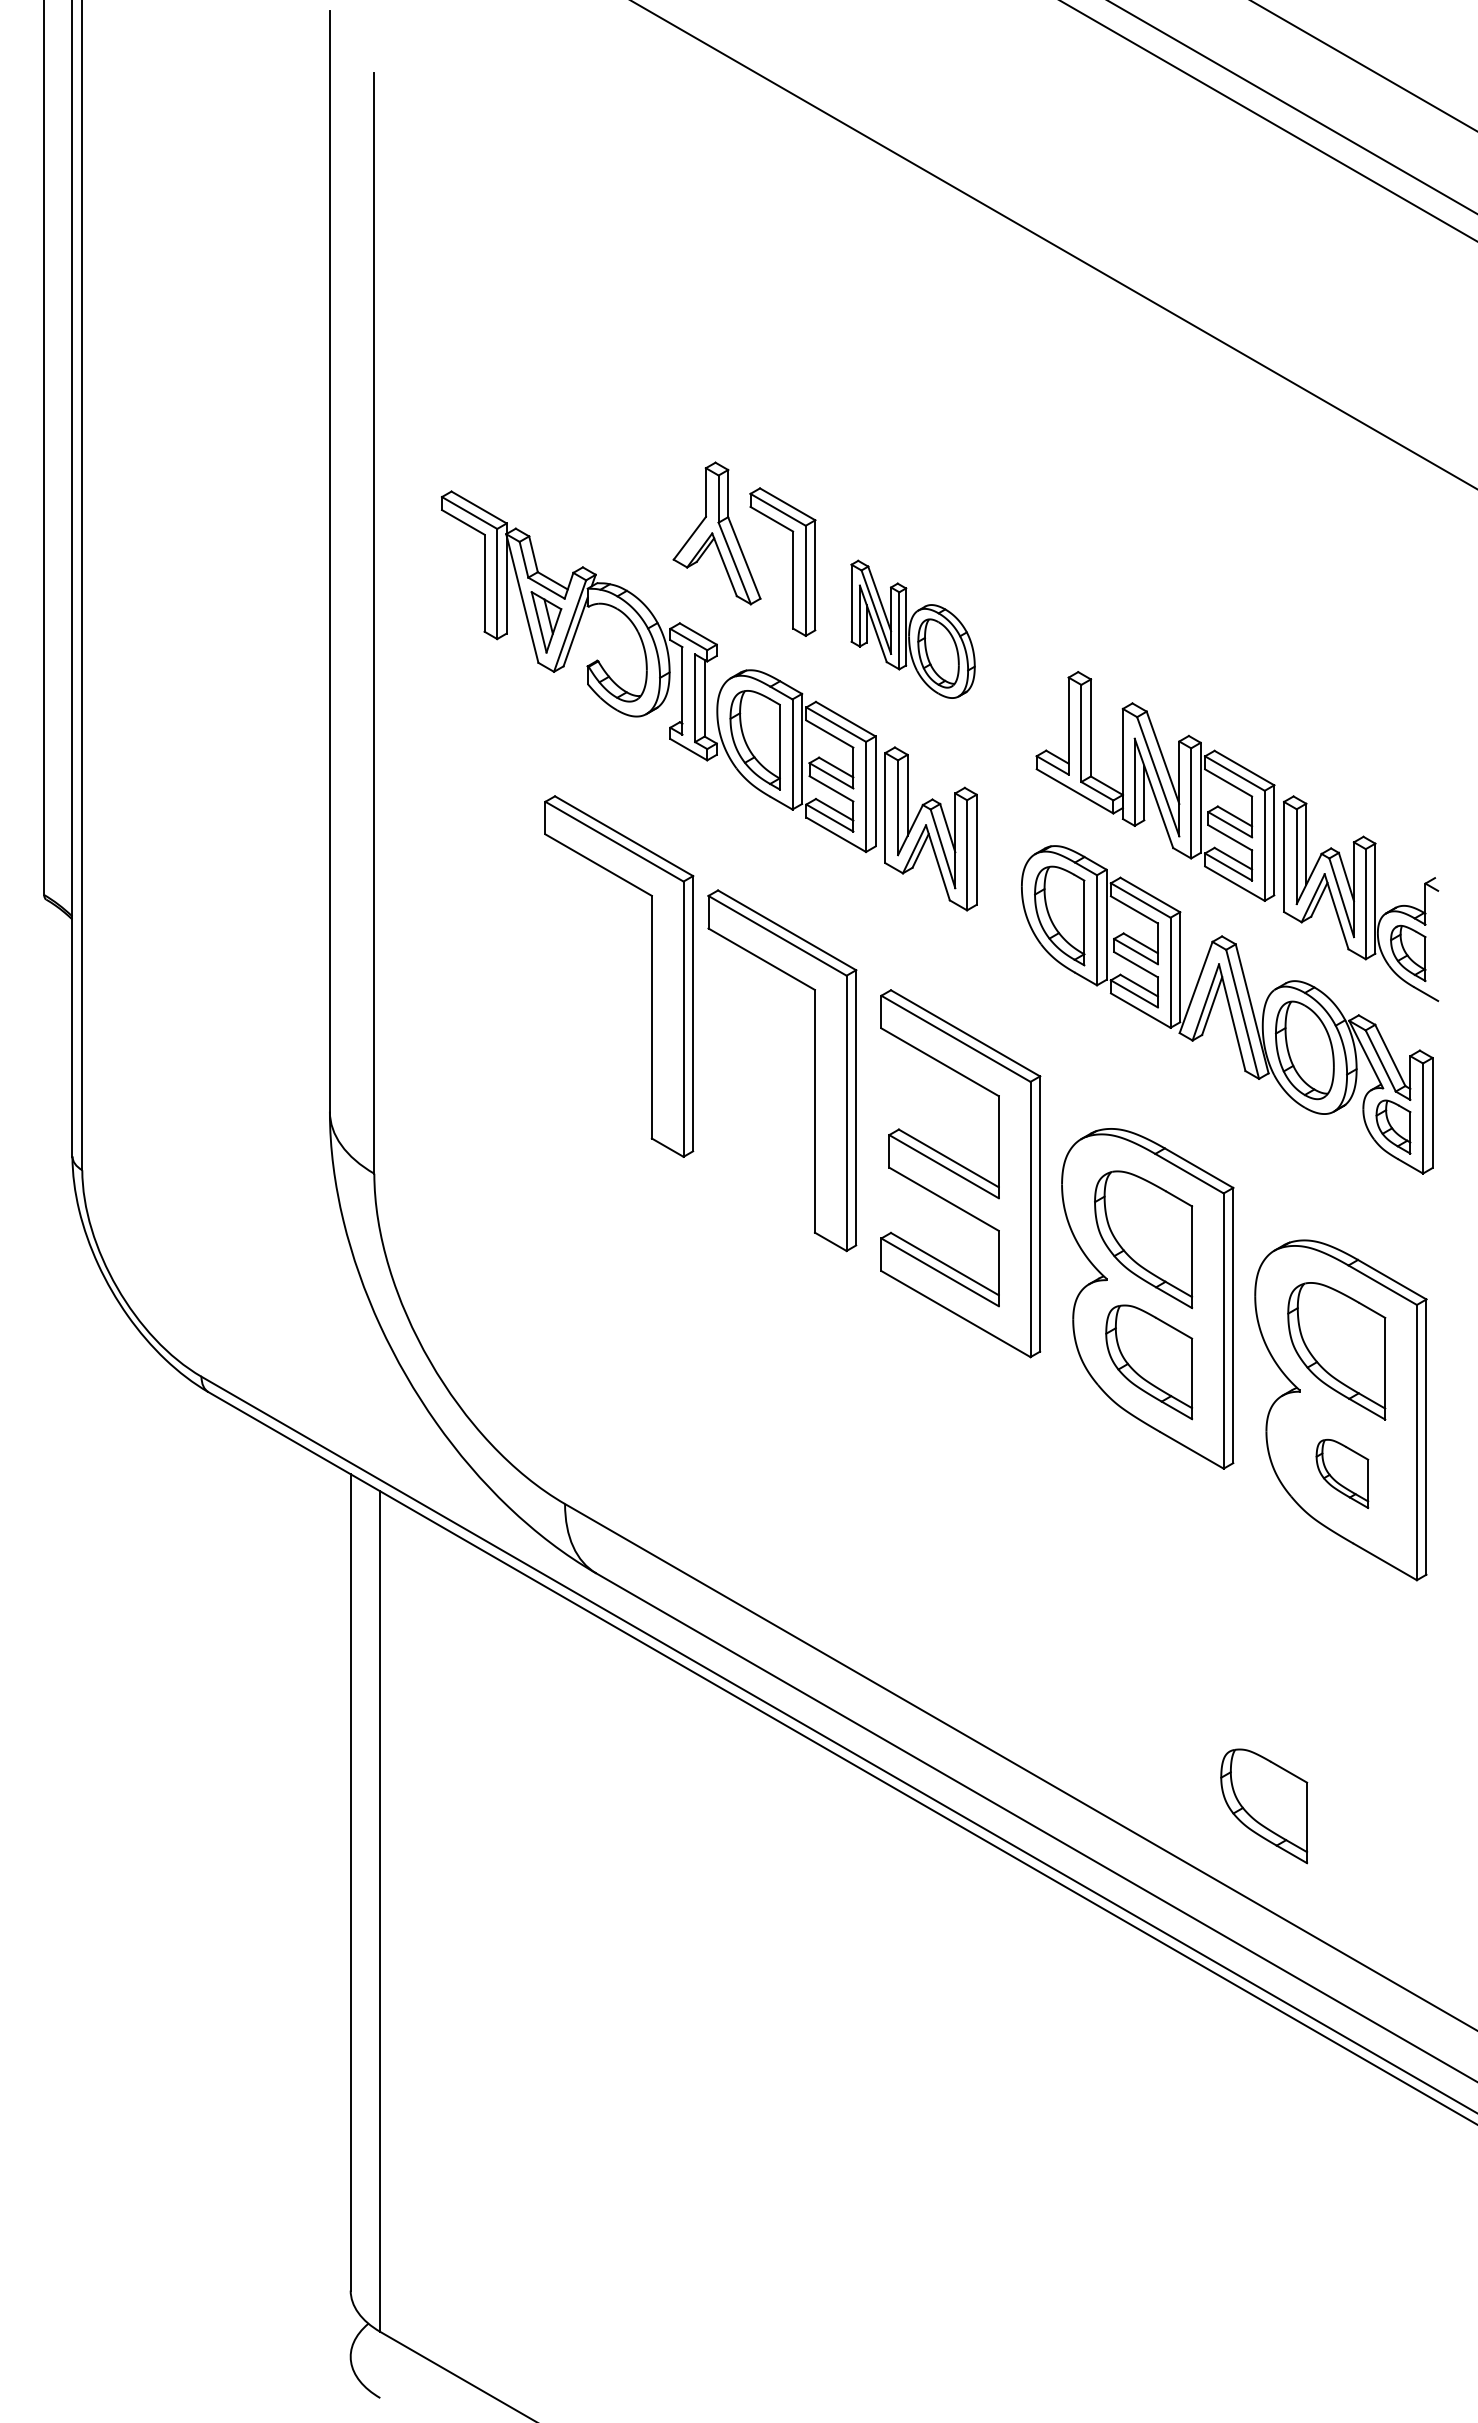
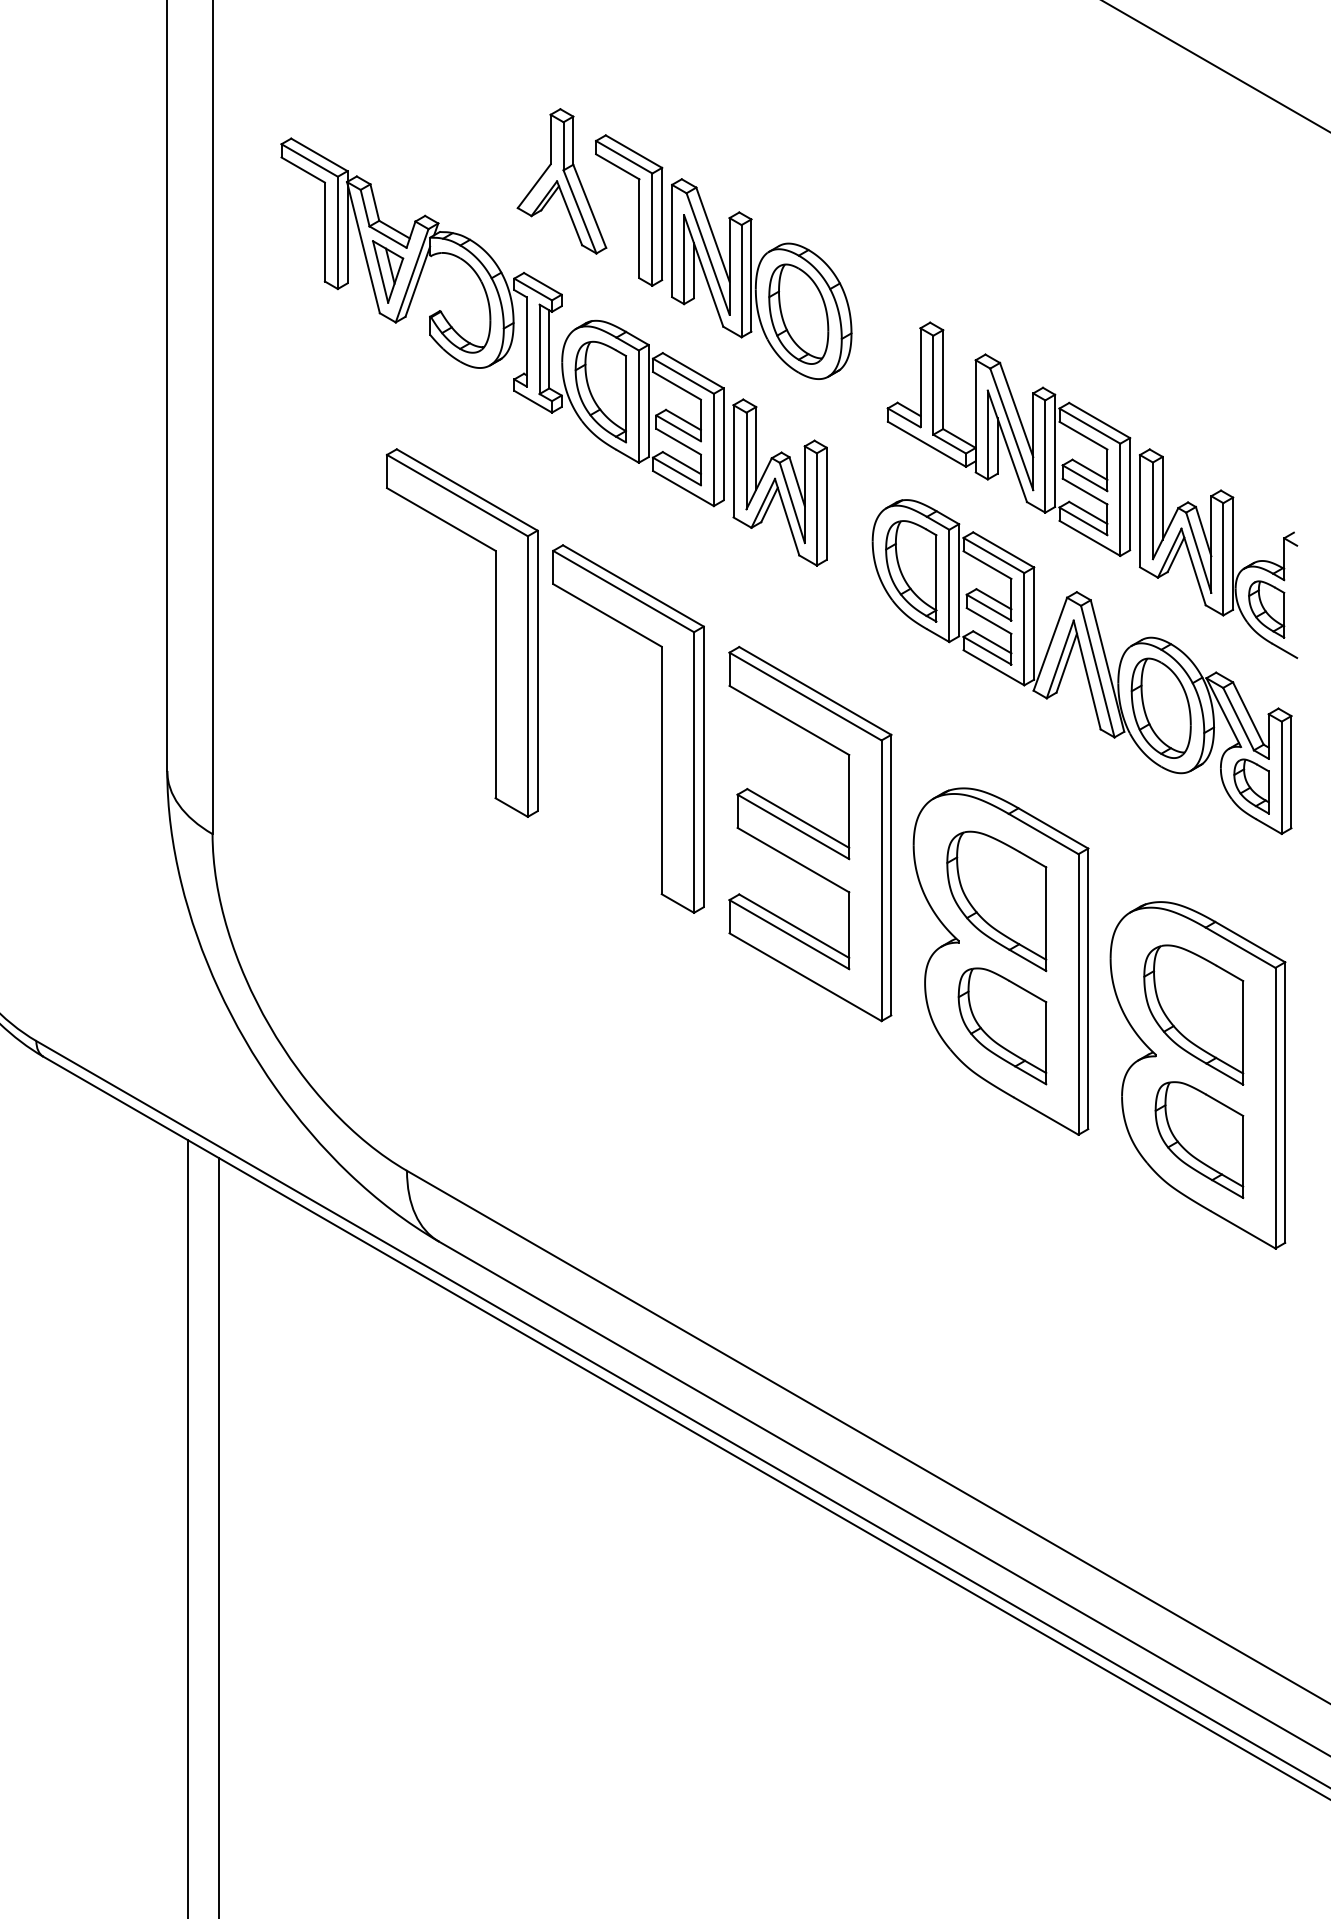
part: (913, 629) -> (762, 279), size x1.43
part: (1342, 1473) -> (1199, 1139), size x1.67
part: (1264, 1806) -> (1120, 1479), removed

